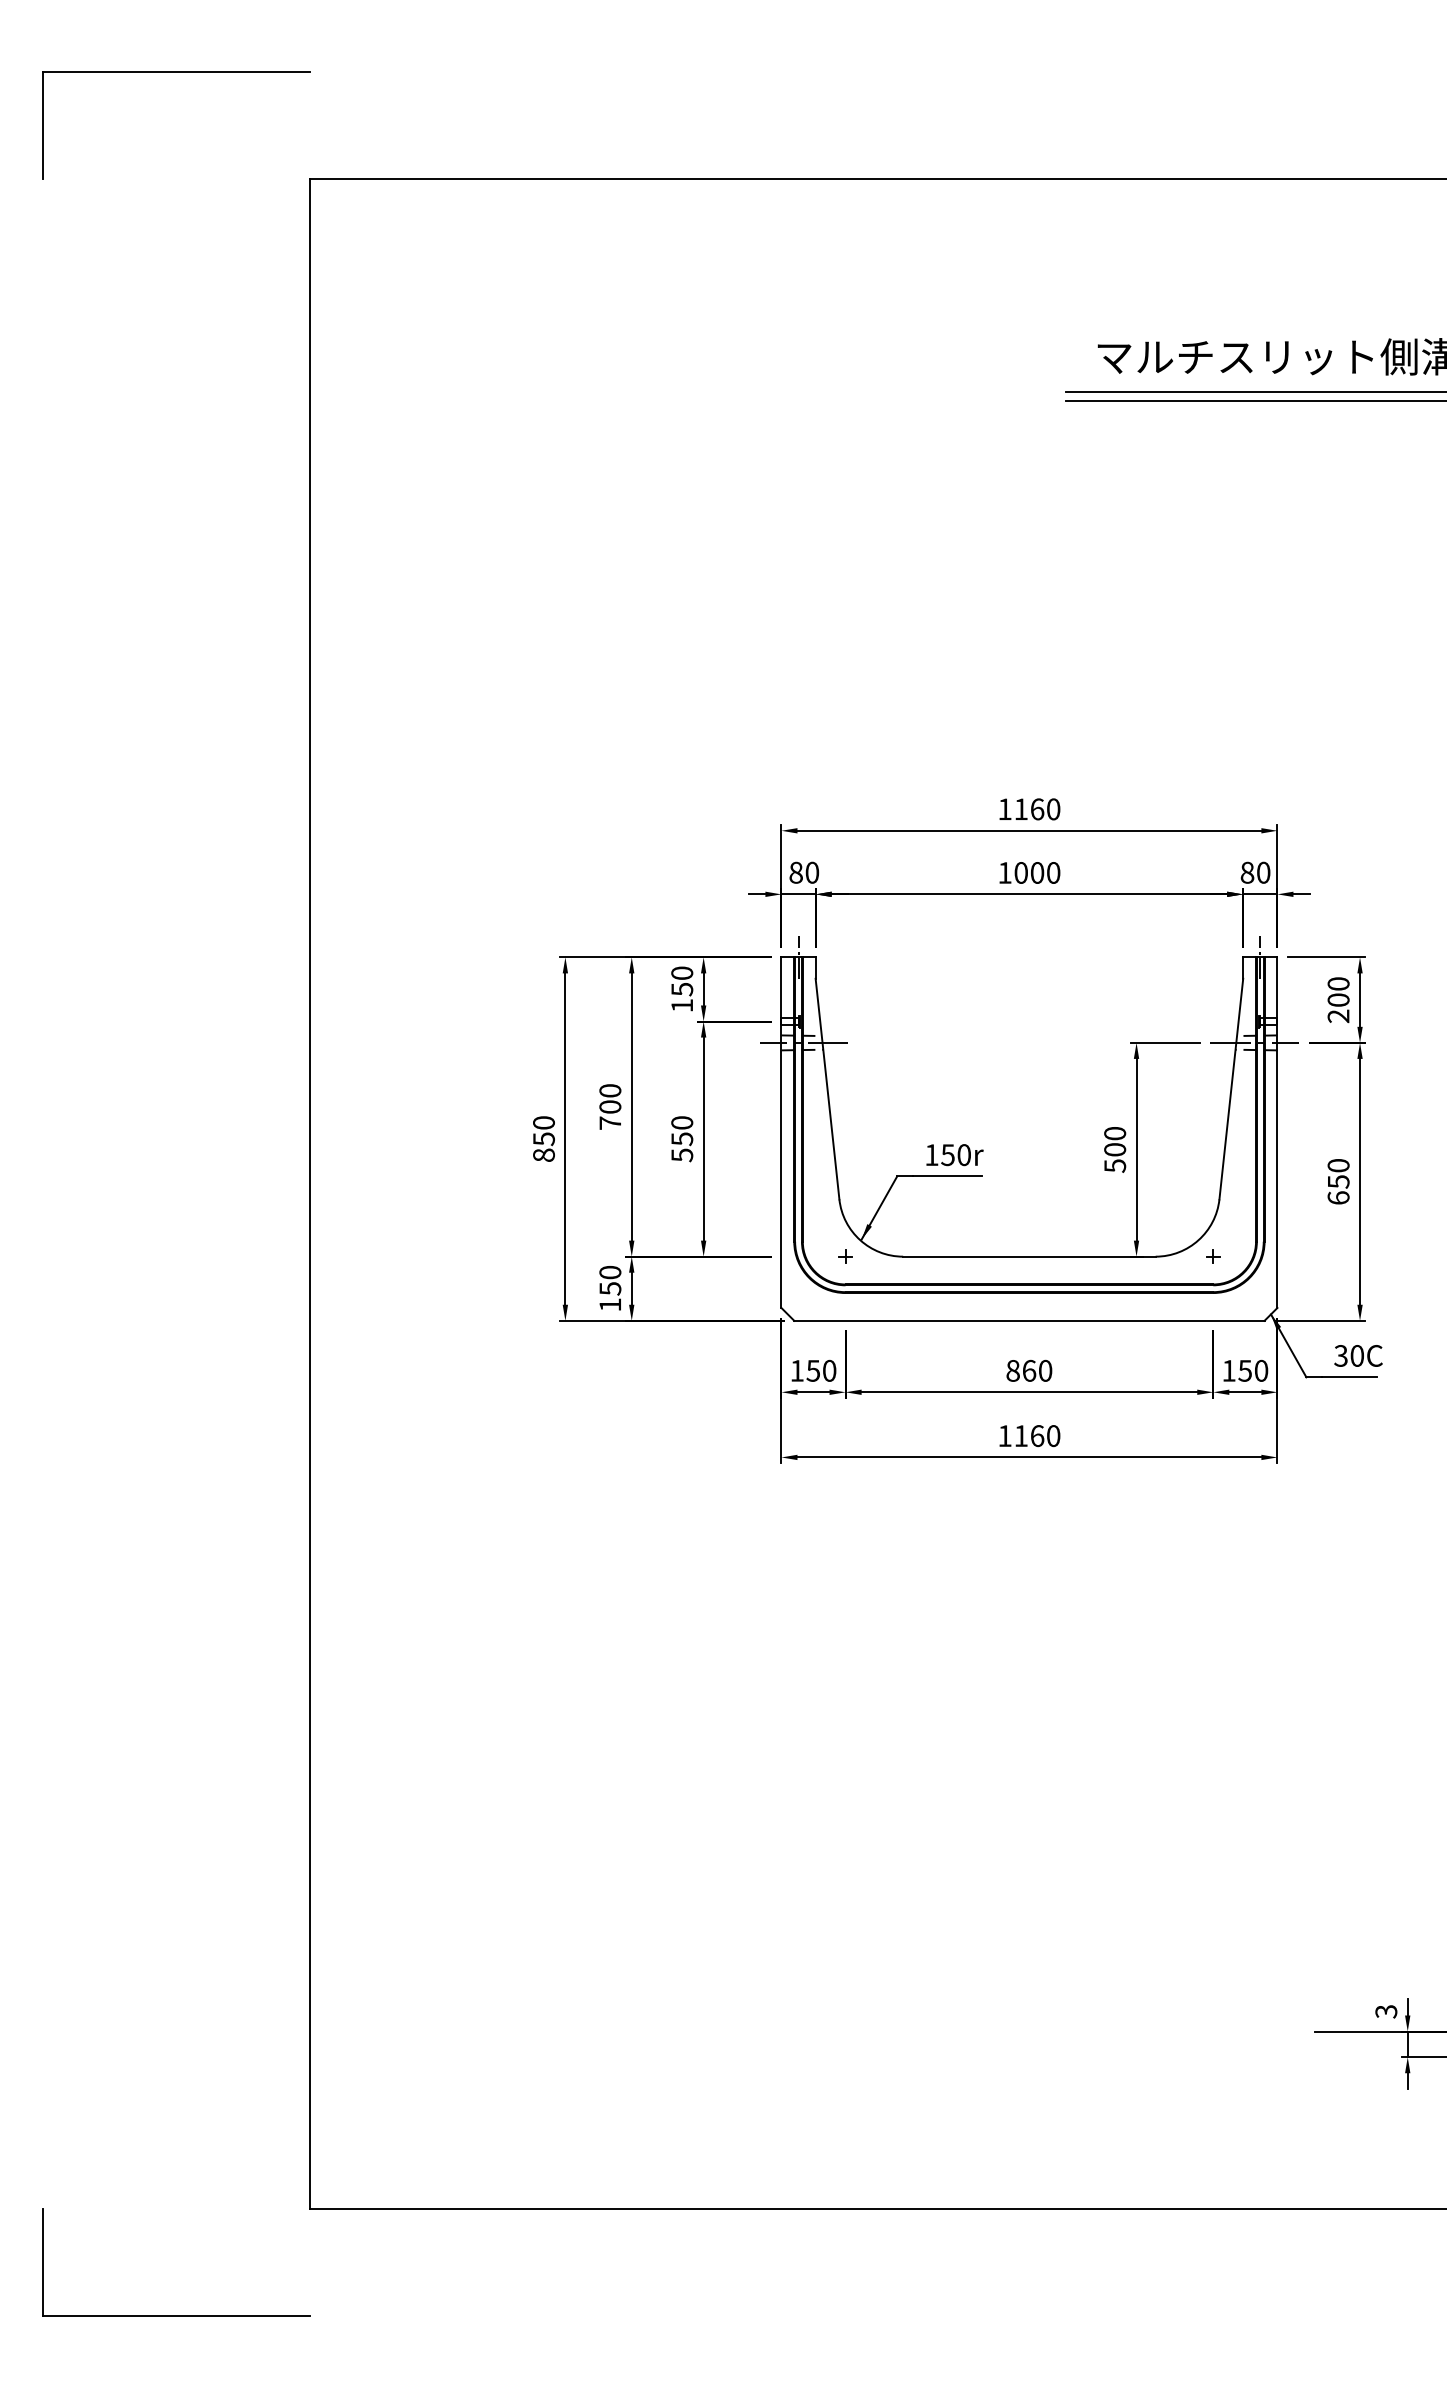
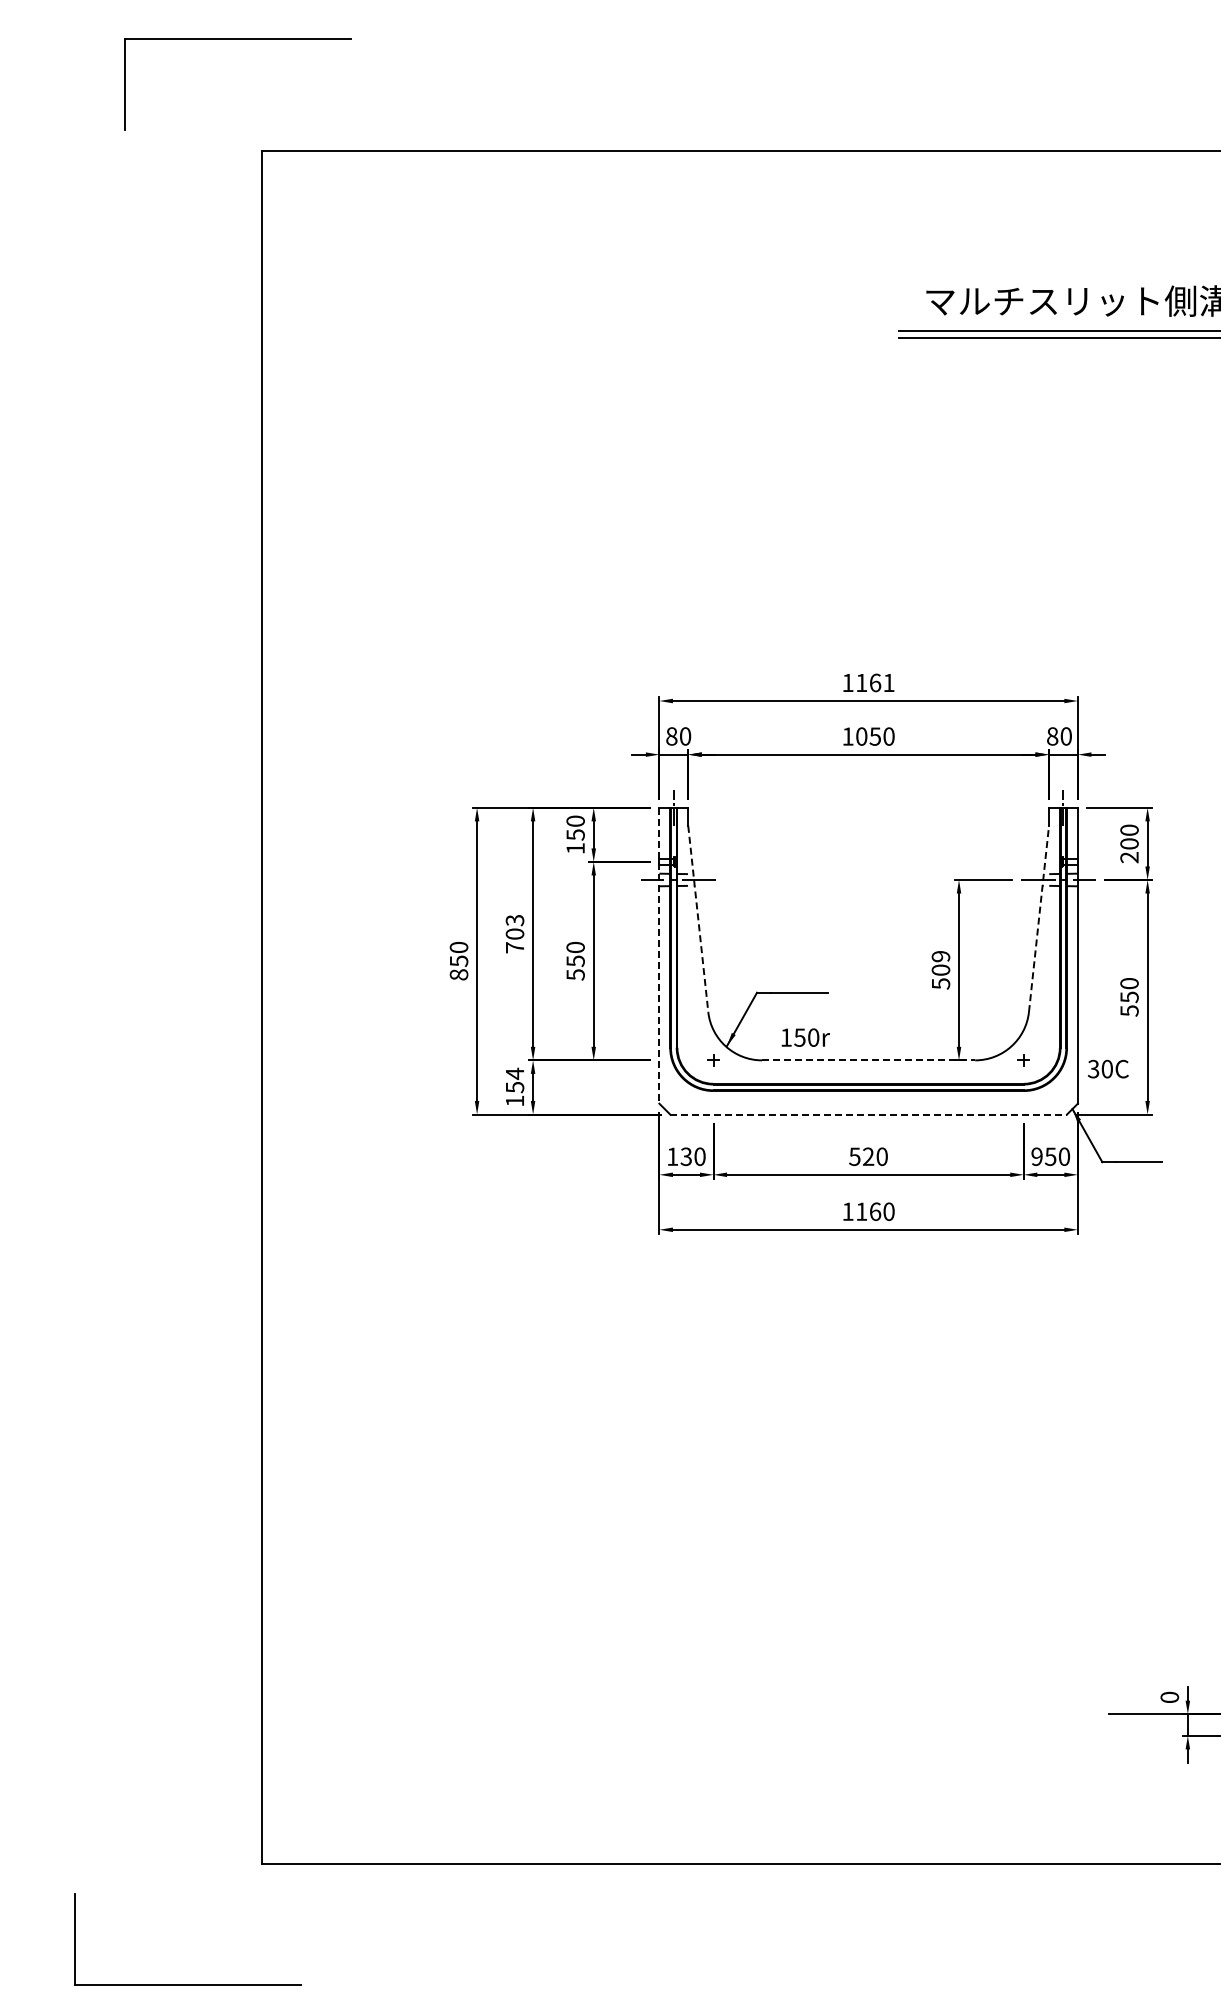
part: (175, 71) -> (237, 39), moved
text: (1052, 808) -> (888, 682), 1160 -> 1161
text: (1037, 872) -> (875, 736), 1000 -> 1050
line: (827, 1088) -> (698, 918), solid -> dashed
line: (1231, 1088) -> (1039, 918), solid -> dashed
text: (609, 1090) -> (514, 920), 700 -> 703
line: (781, 1132) -> (659, 955), solid -> dashed
text: (1114, 1133) -> (940, 956), 500 -> 509
text: (954, 1154) -> (805, 1037), moved
text: (1338, 1197) -> (1129, 1010), 650 -> 550
line: (1029, 1256) -> (868, 1060), solid -> dashed
text: (609, 1272) -> (514, 1073), 150 -> 154
line: (1030, 1320) -> (869, 1114), solid -> dashed
text: (1358, 1355) -> (1108, 1068), moved
text: (813, 1370) -> (686, 1156), 150 -> 130
text: (1020, 1370) -> (861, 1156), 860 -> 520
text: (1228, 1370) -> (1036, 1156), 150 -> 950
text: (1385, 2011) -> (1169, 1697), 3 -> 0
part: (175, 2316) -> (187, 1984), moved

